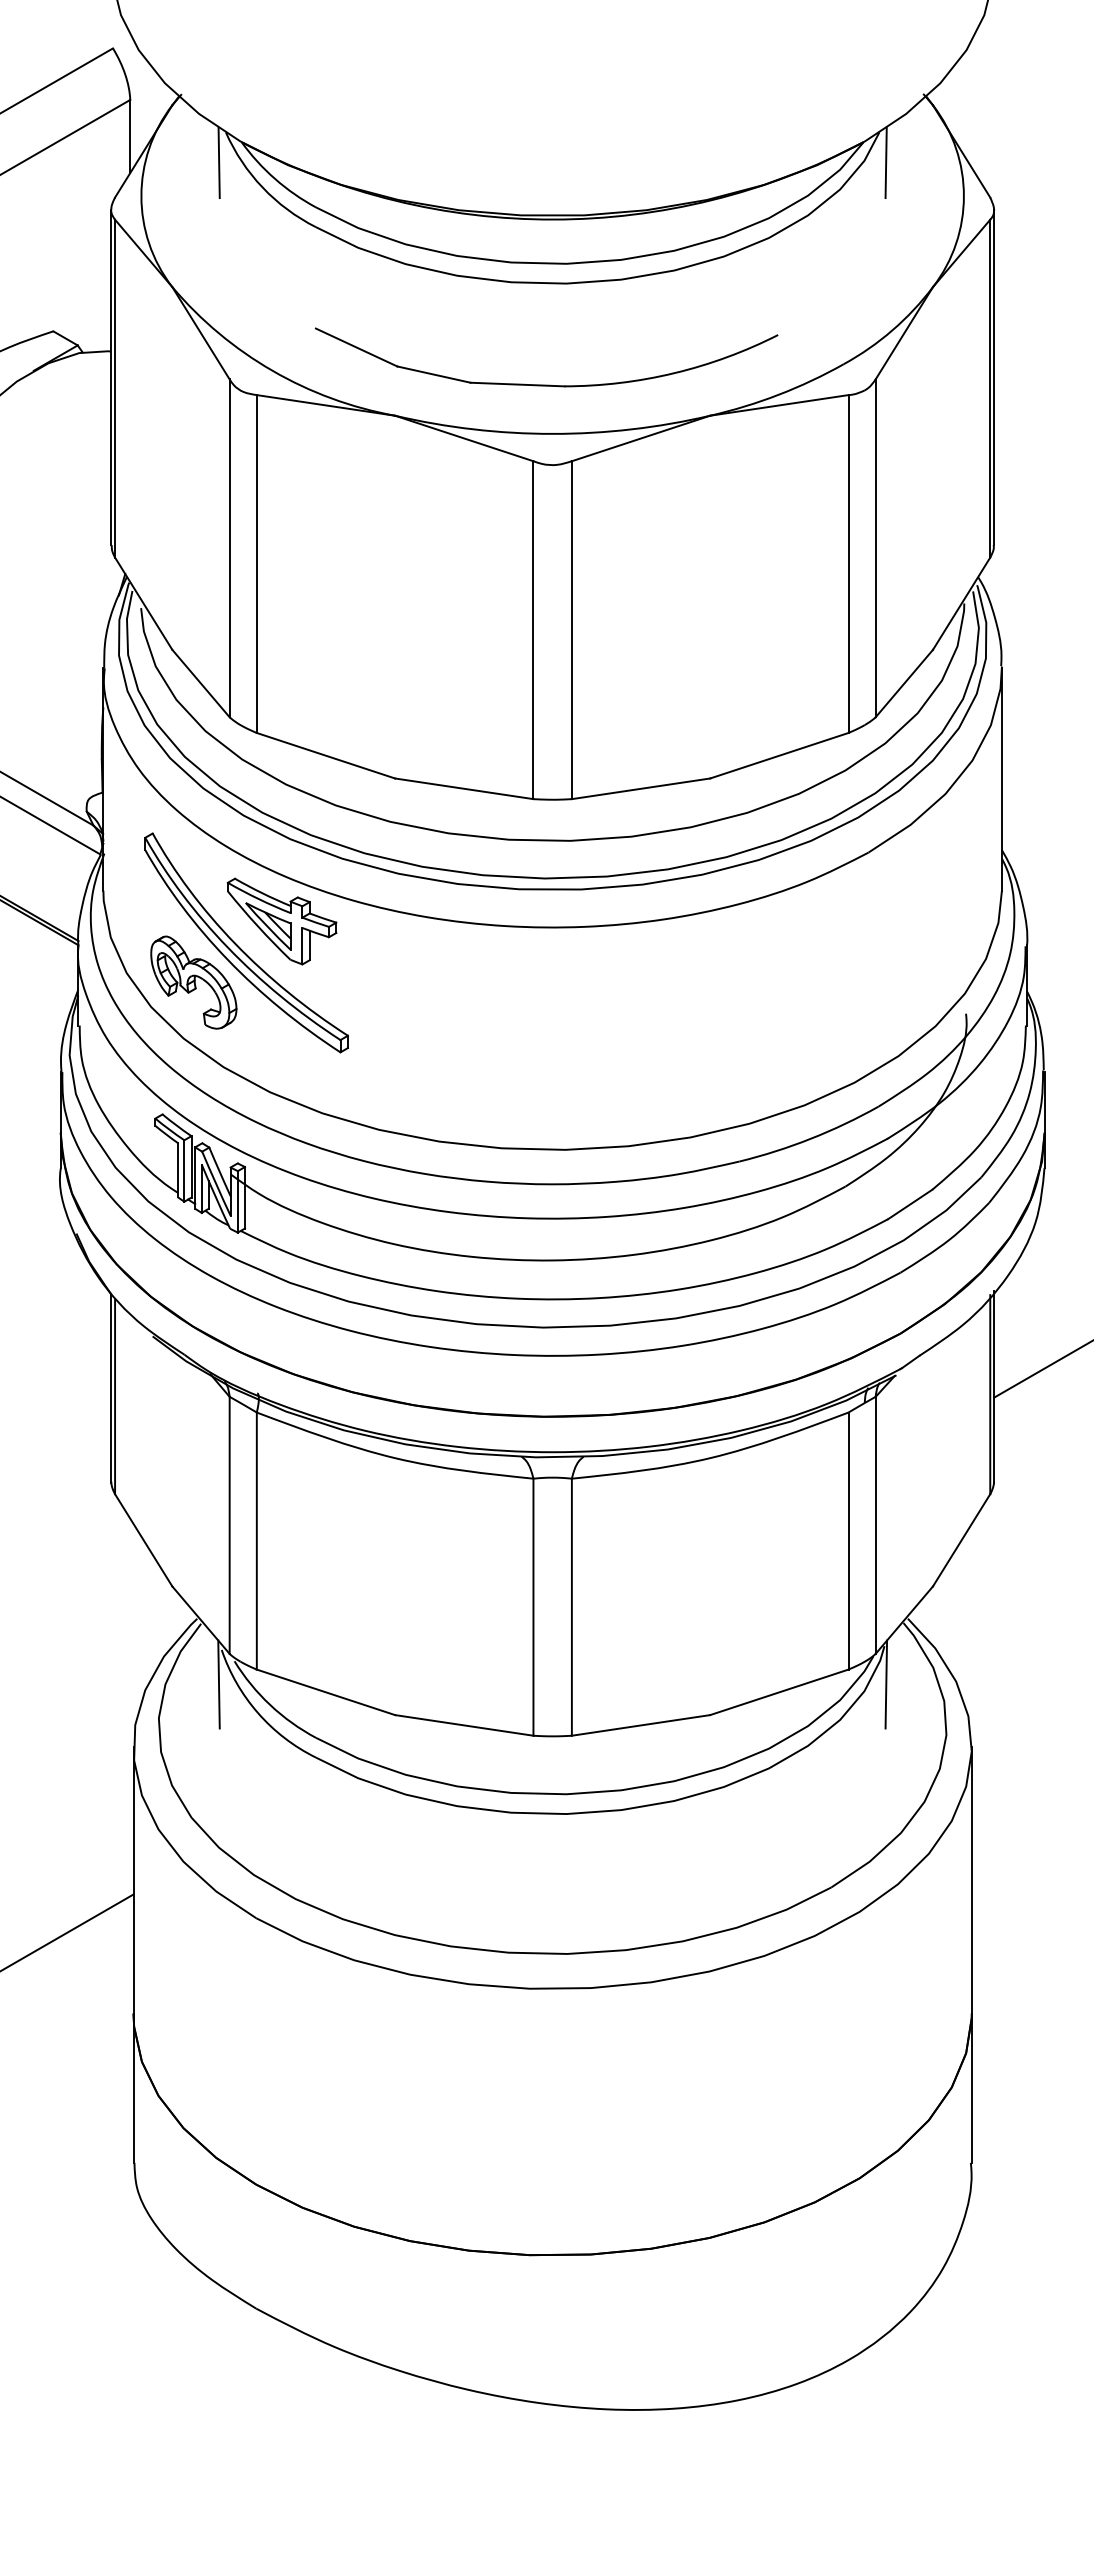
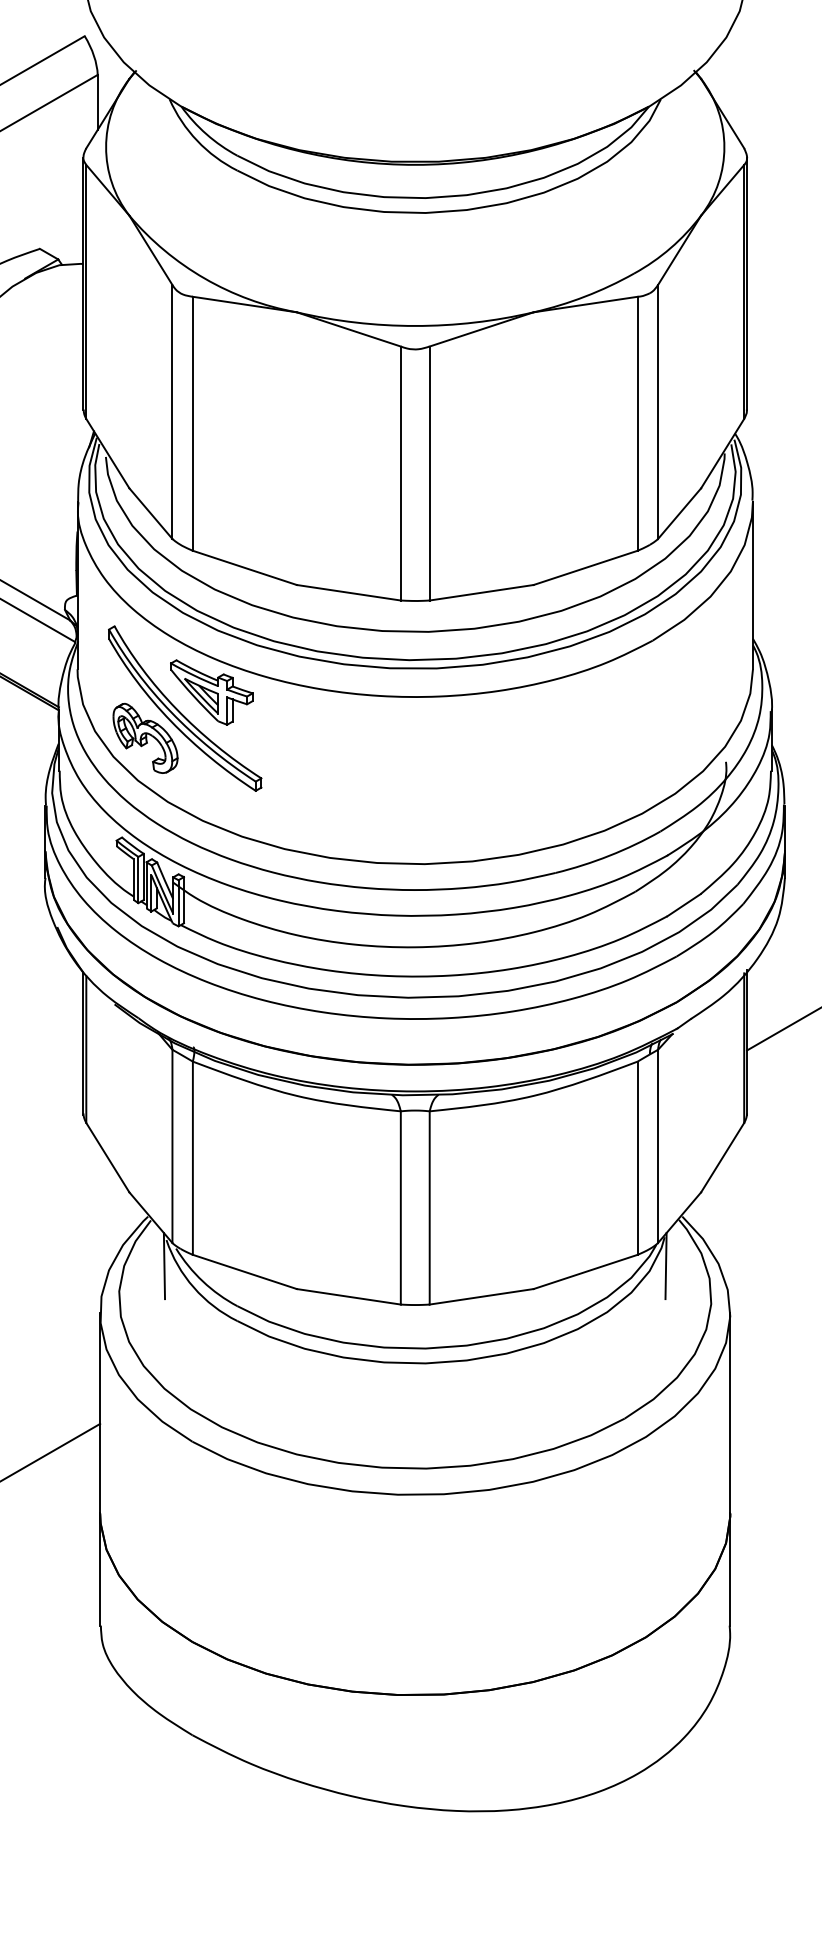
line: (218, 162) -> (164, 121), removed
line: (885, 162) -> (665, 121), removed
part: (546, 384) -> (410, 288), removed

